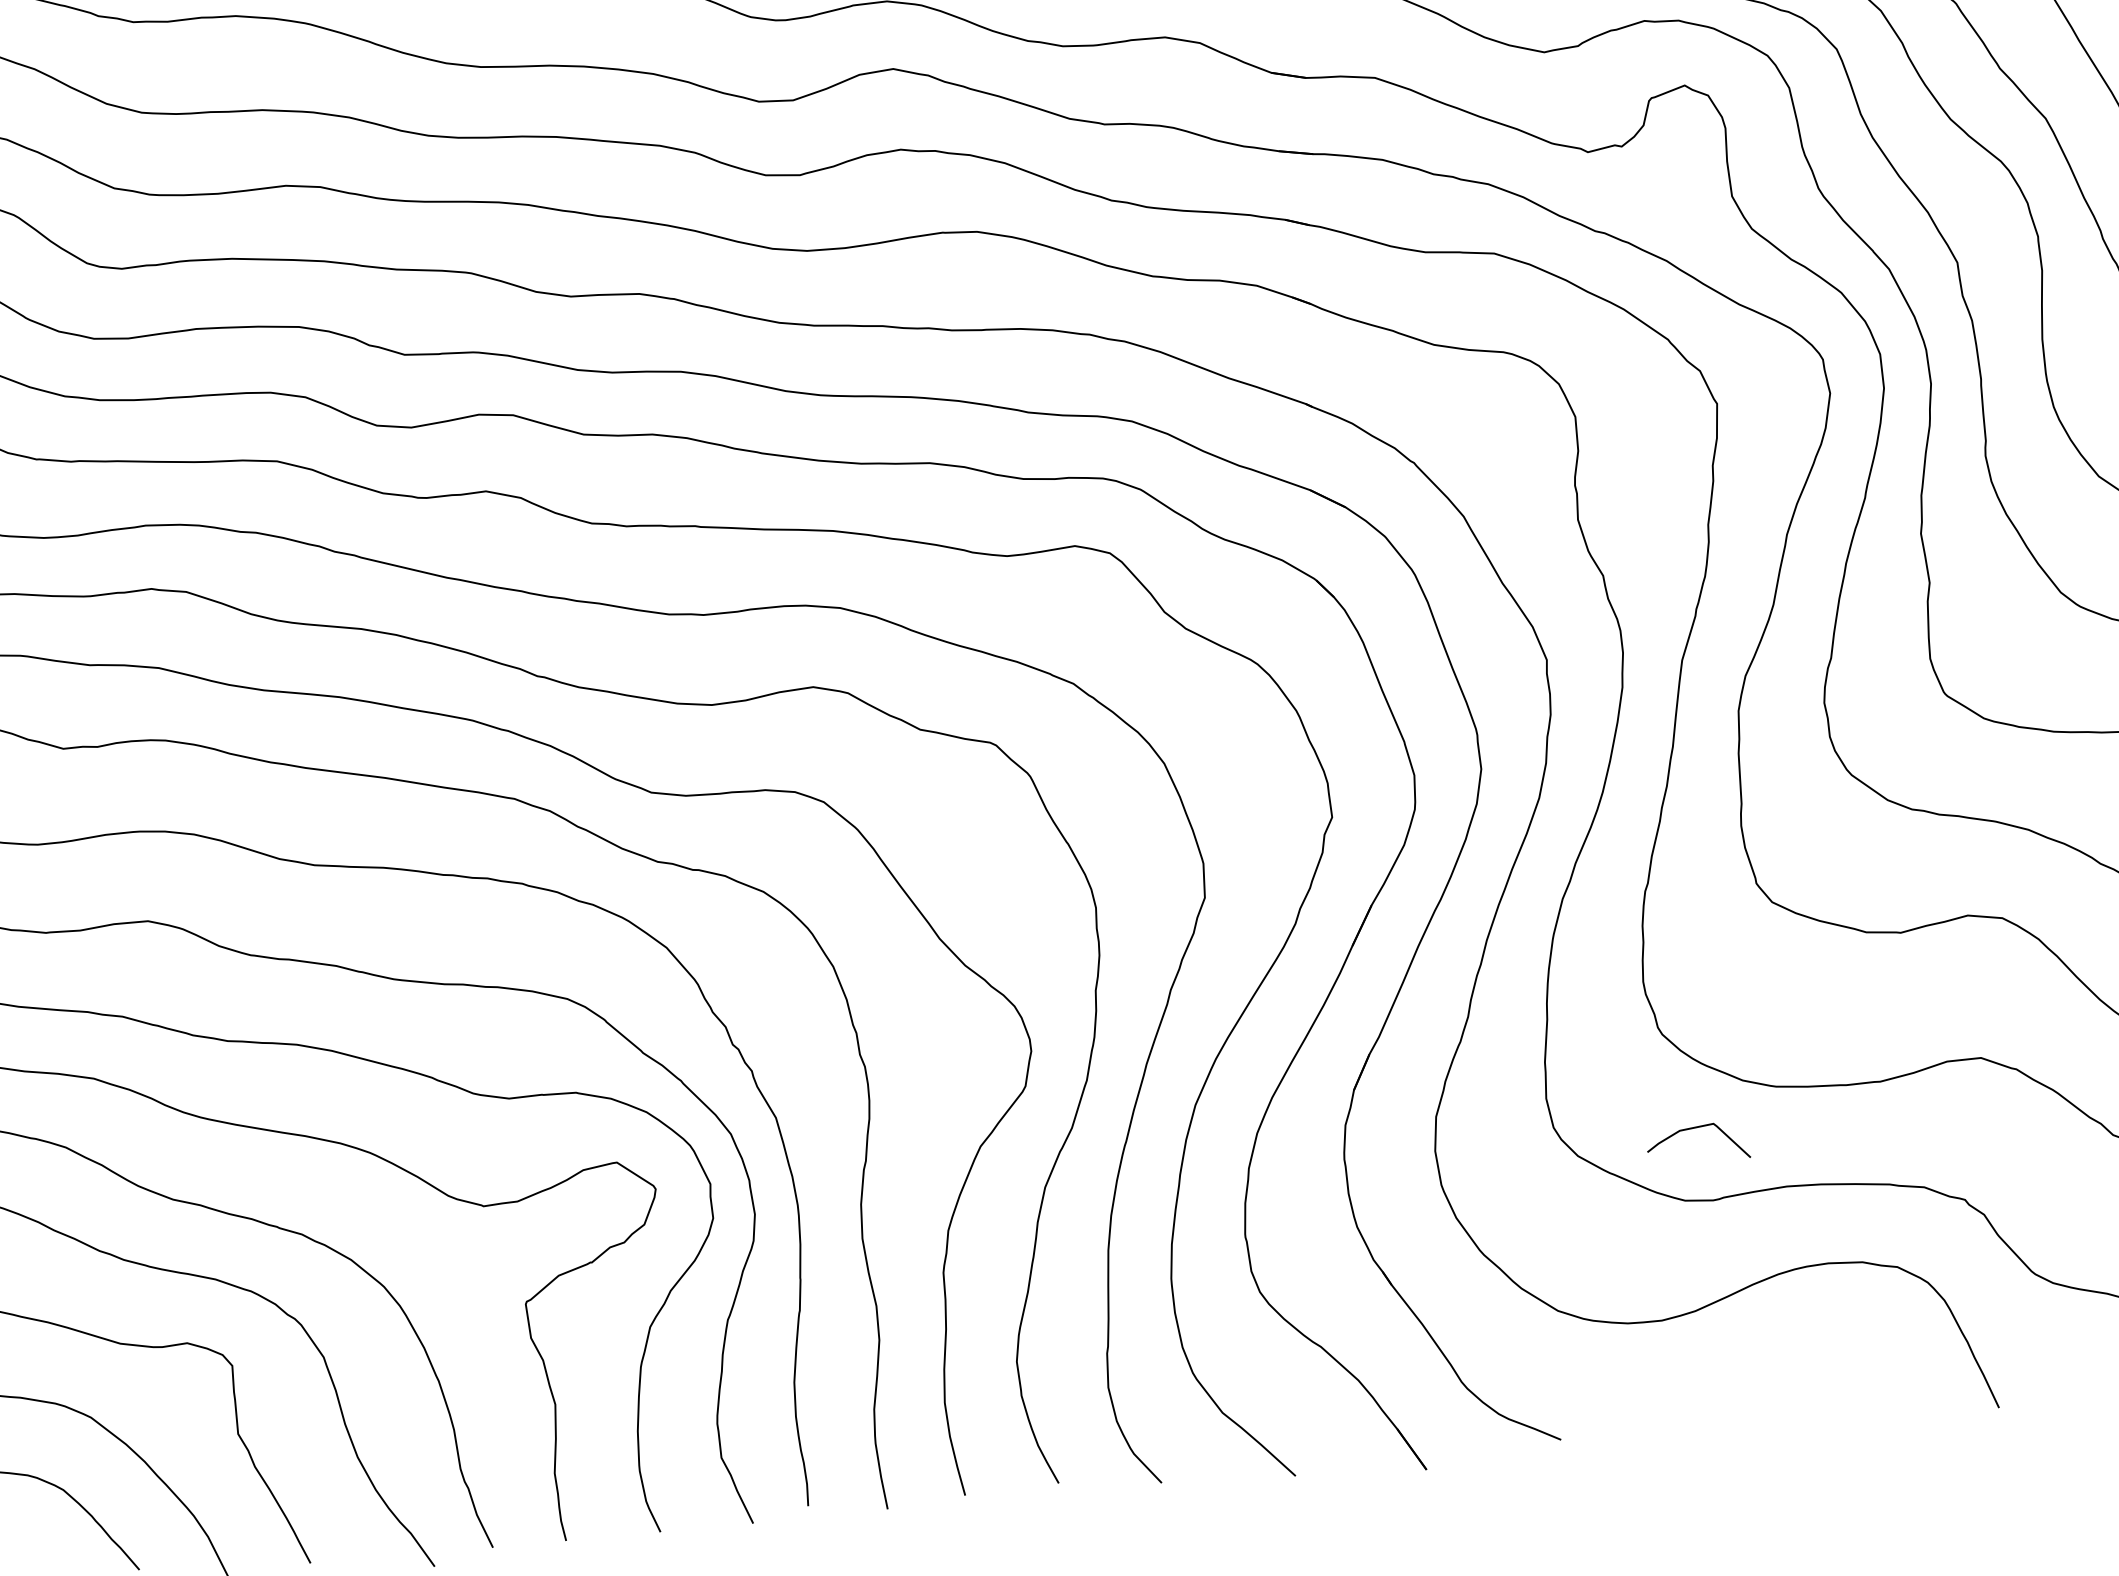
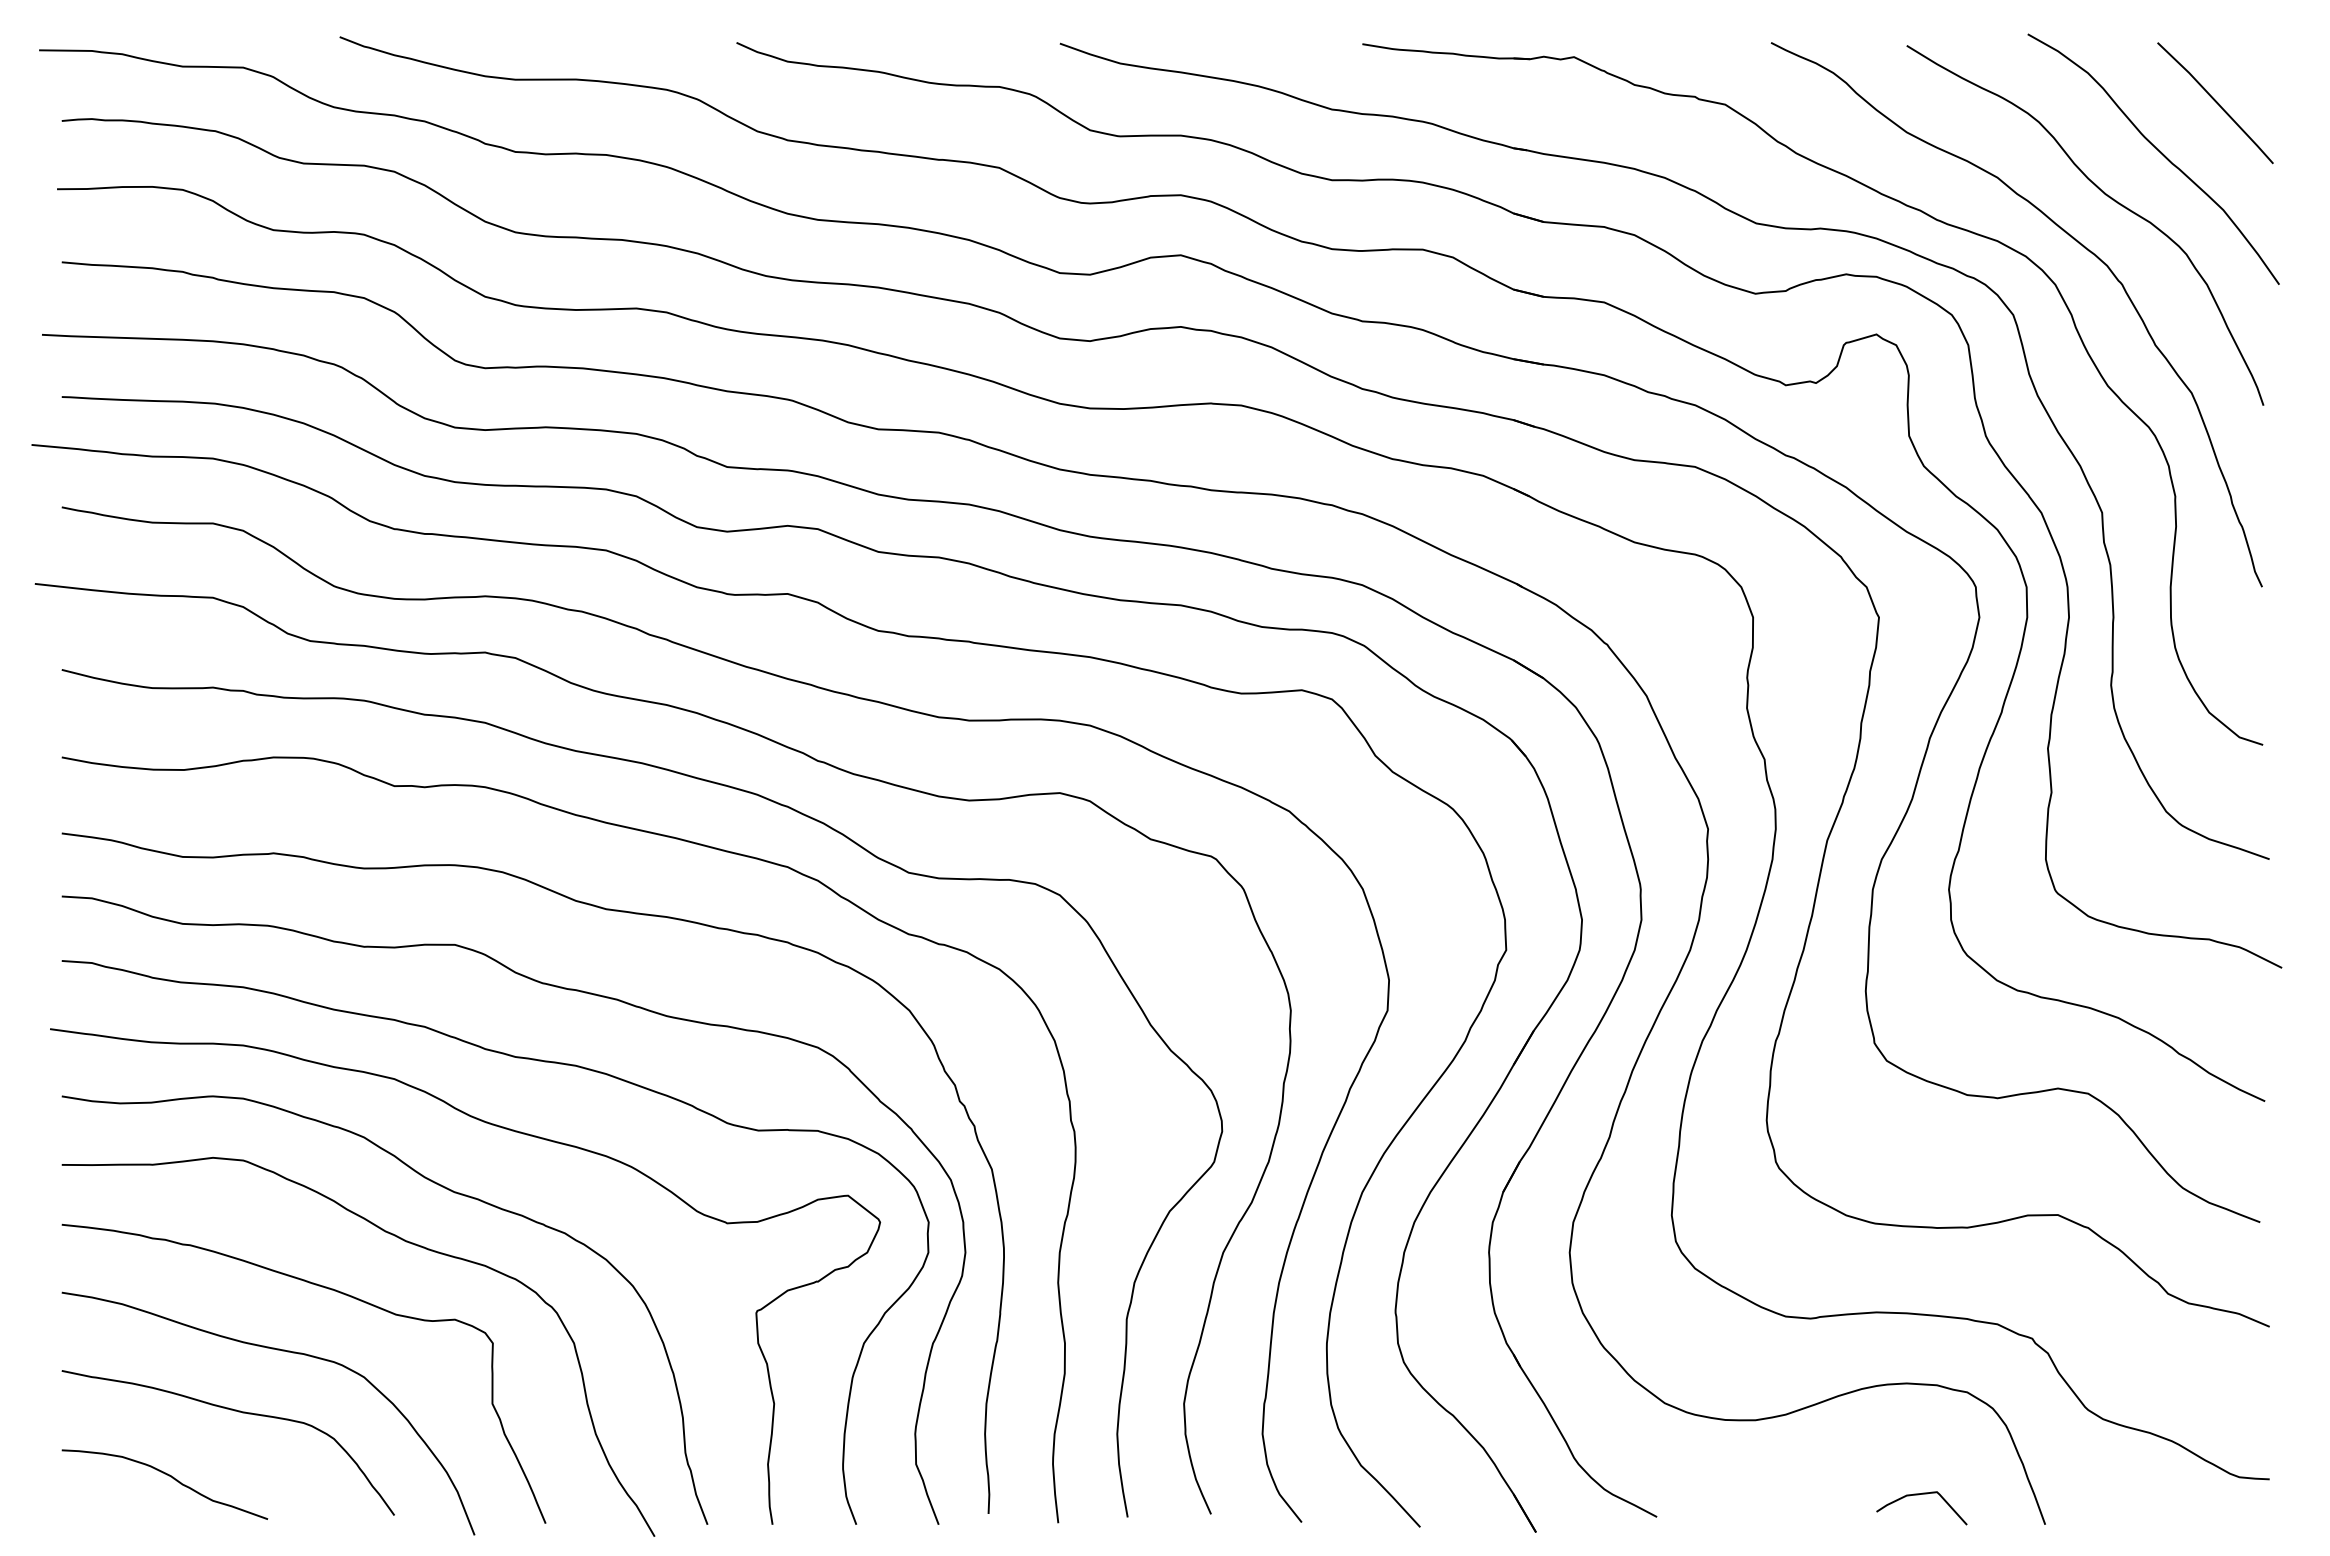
curve: (1693, 1129) -> (1918, 1495), moved

